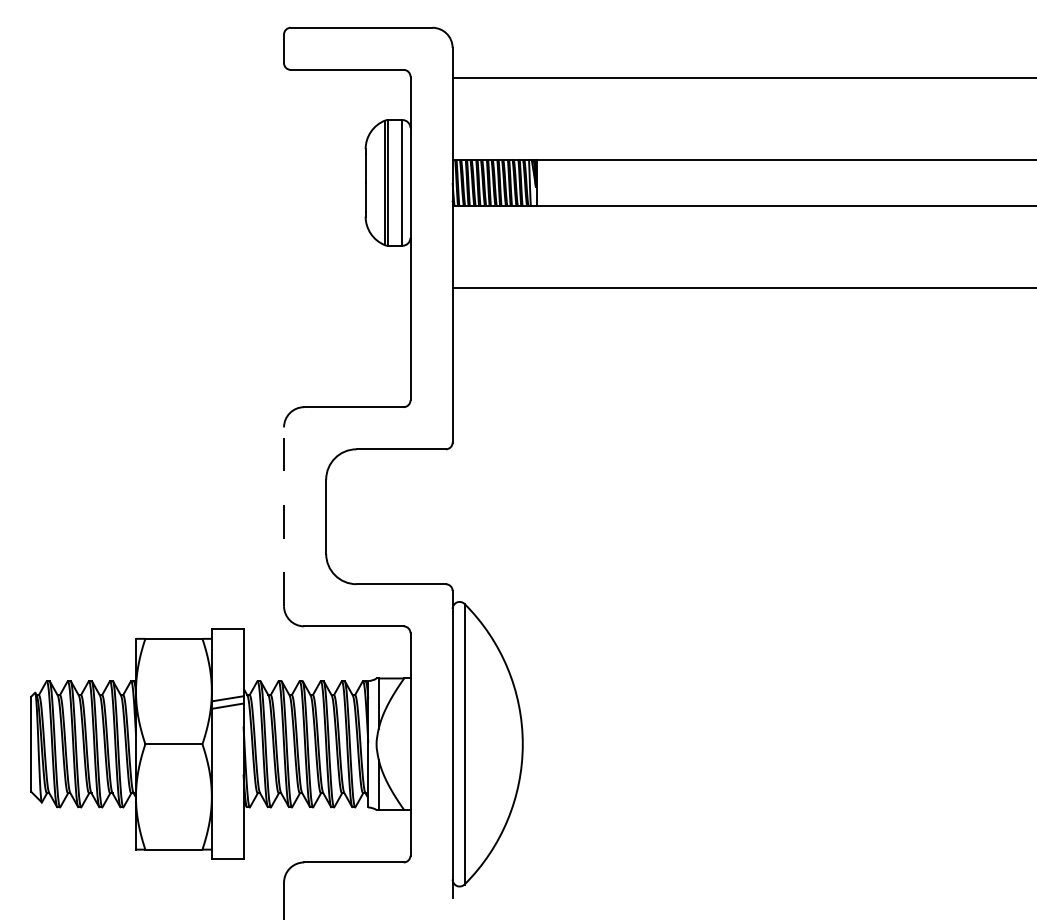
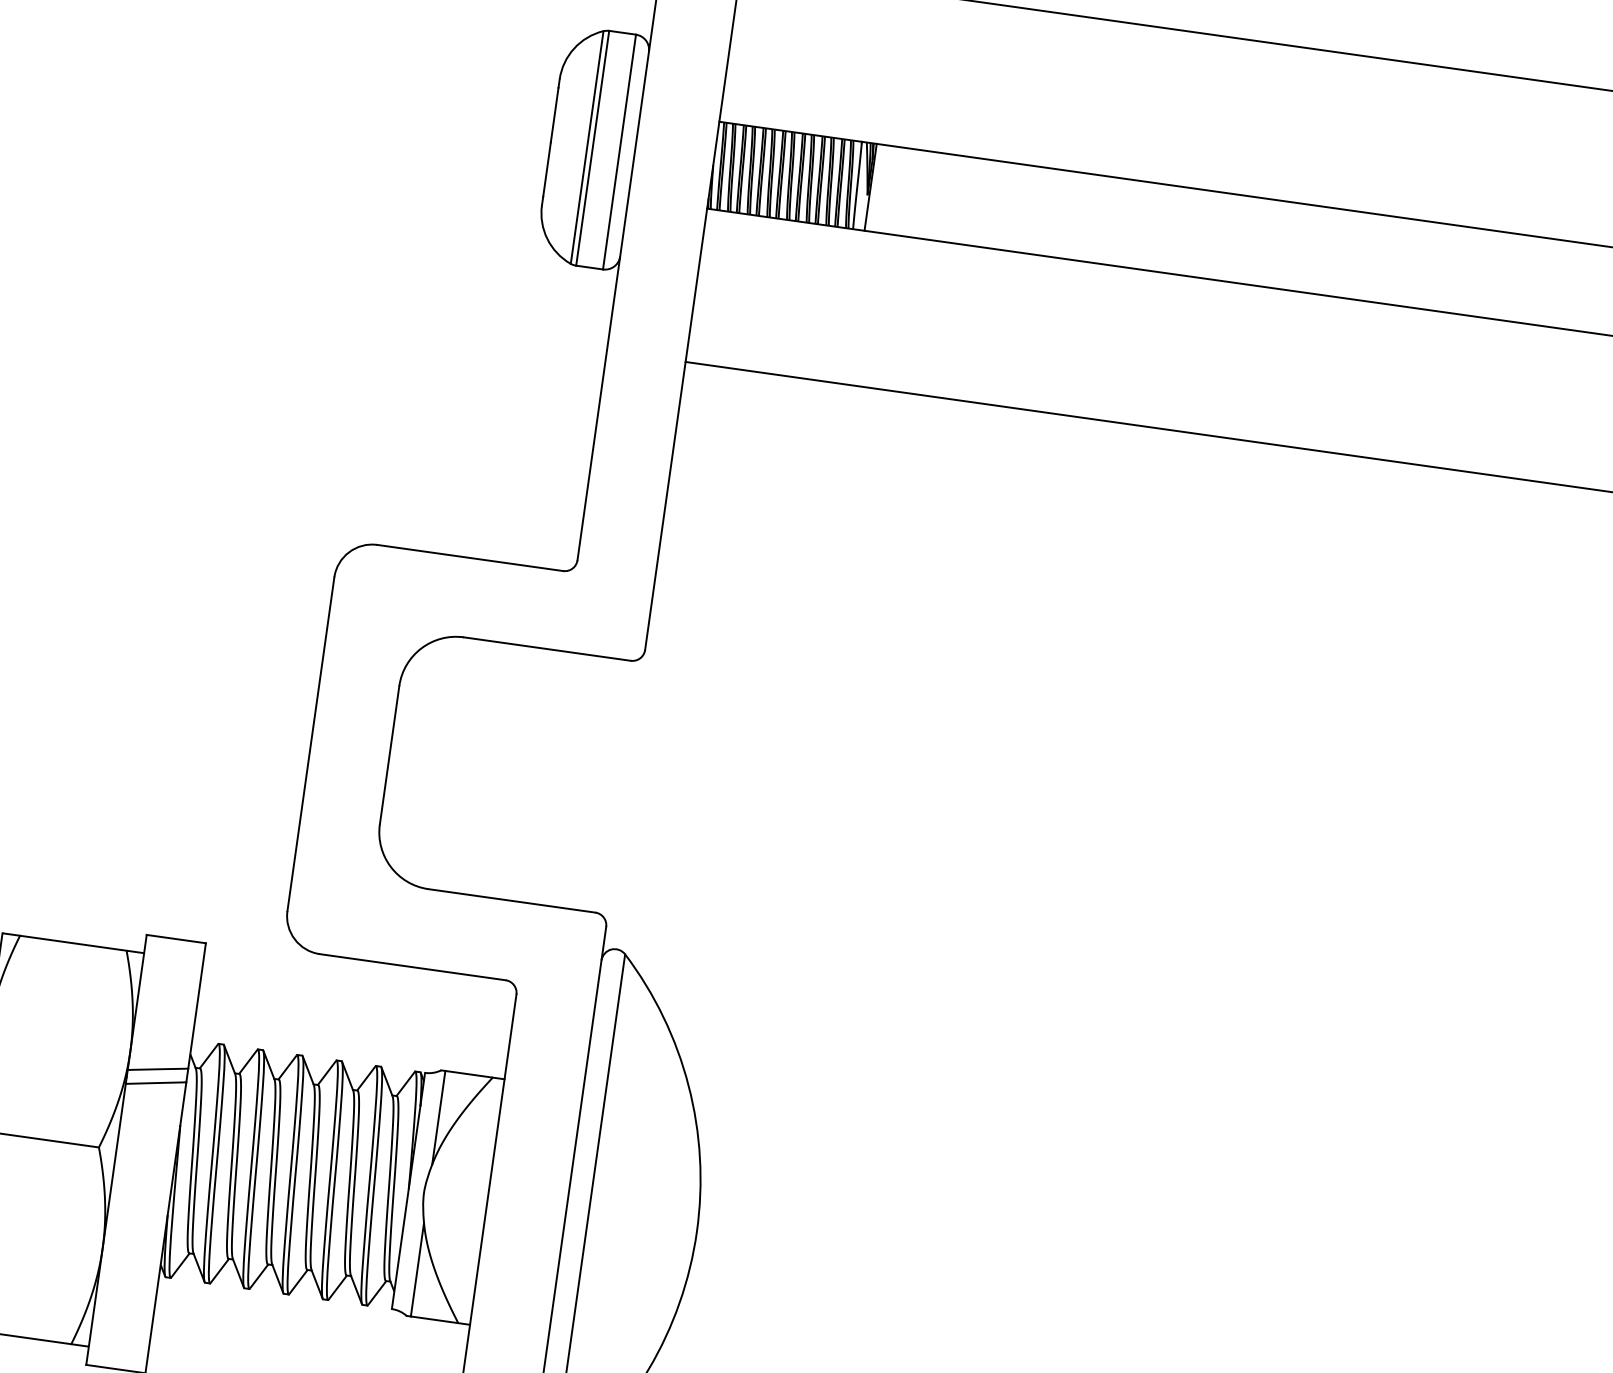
line: (284, 516) -> (311, 743), dashed -> solid

